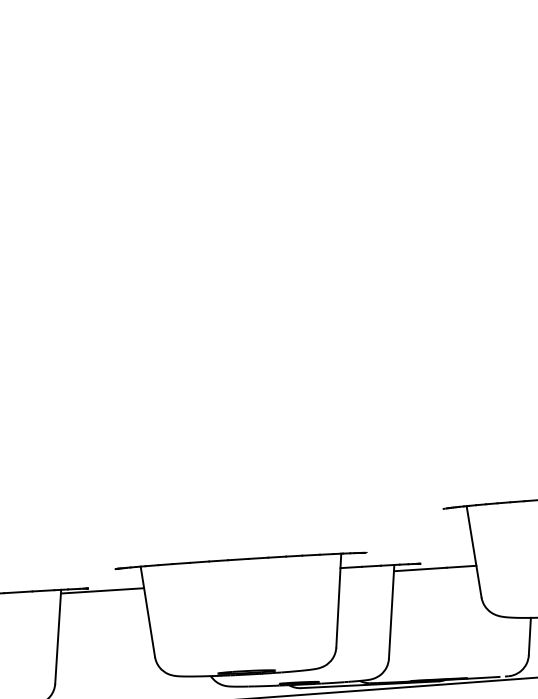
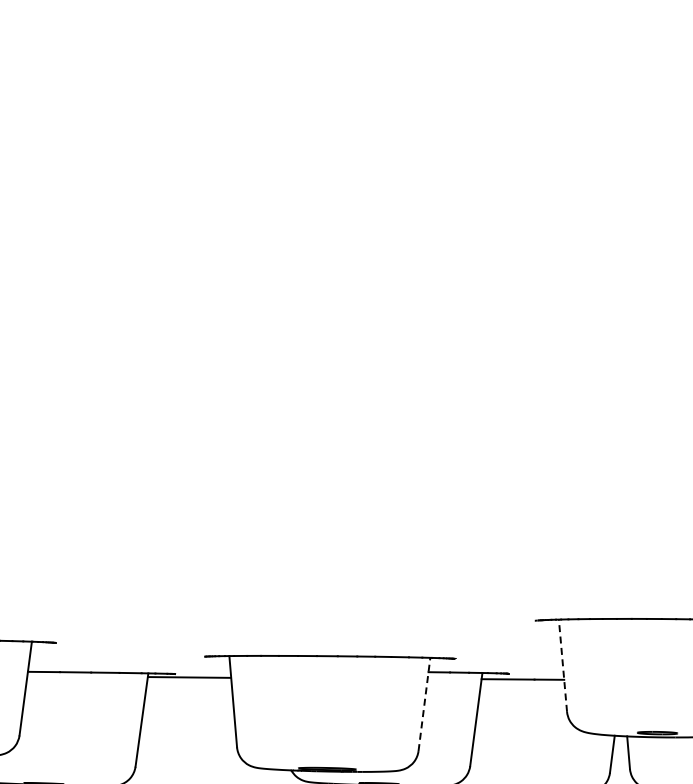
line: (473, 551) -> (562, 665), solid -> dashed
line: (338, 600) -> (424, 704), solid -> dashed

